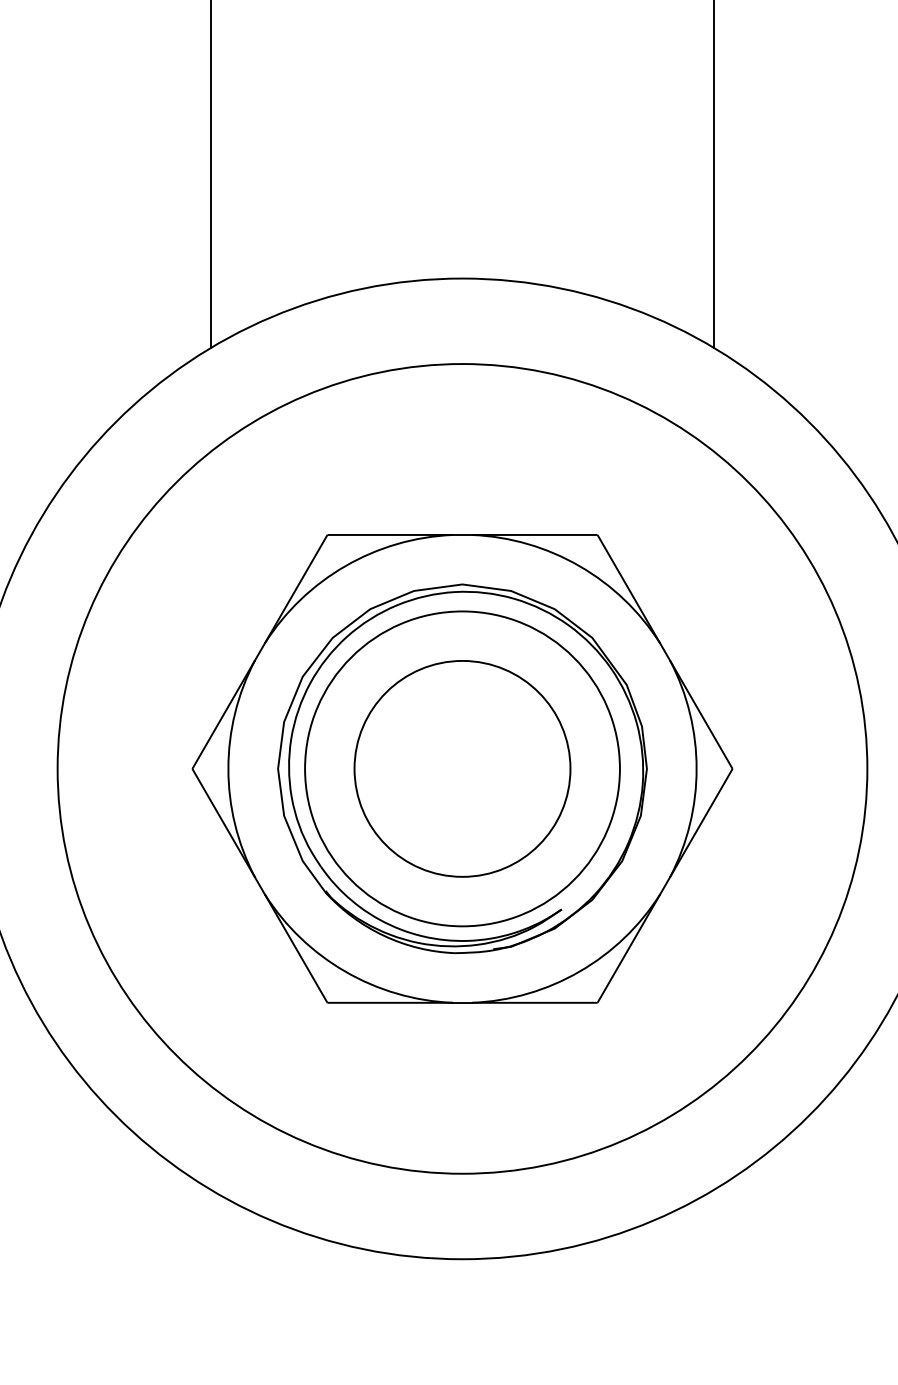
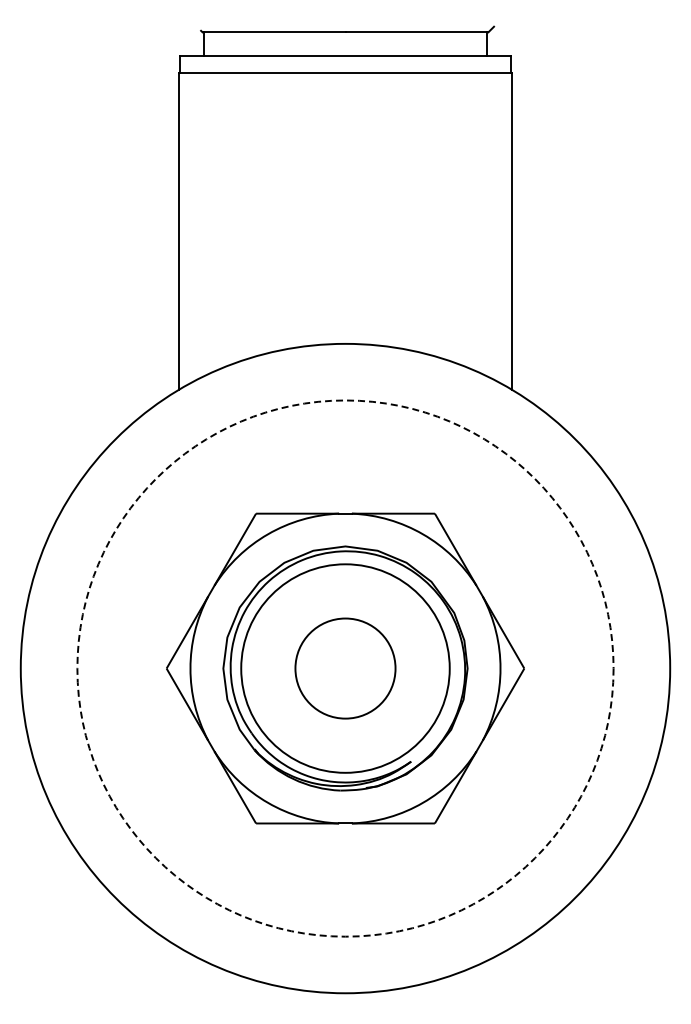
circle: (462, 768) -> (345, 668), size x0.7
circle: (462, 768) -> (345, 668), solid -> dashed

